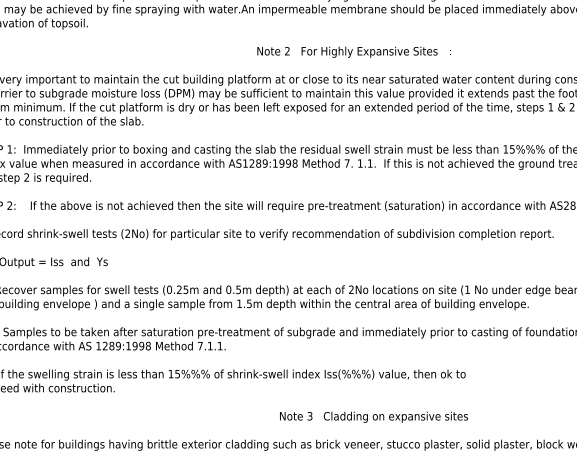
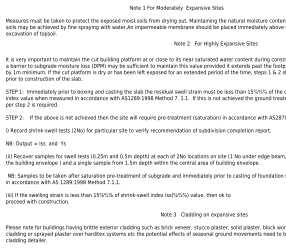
text: (346, 51) -> (215, 43), moved
text: (374, 416) -> (204, 214), moved

